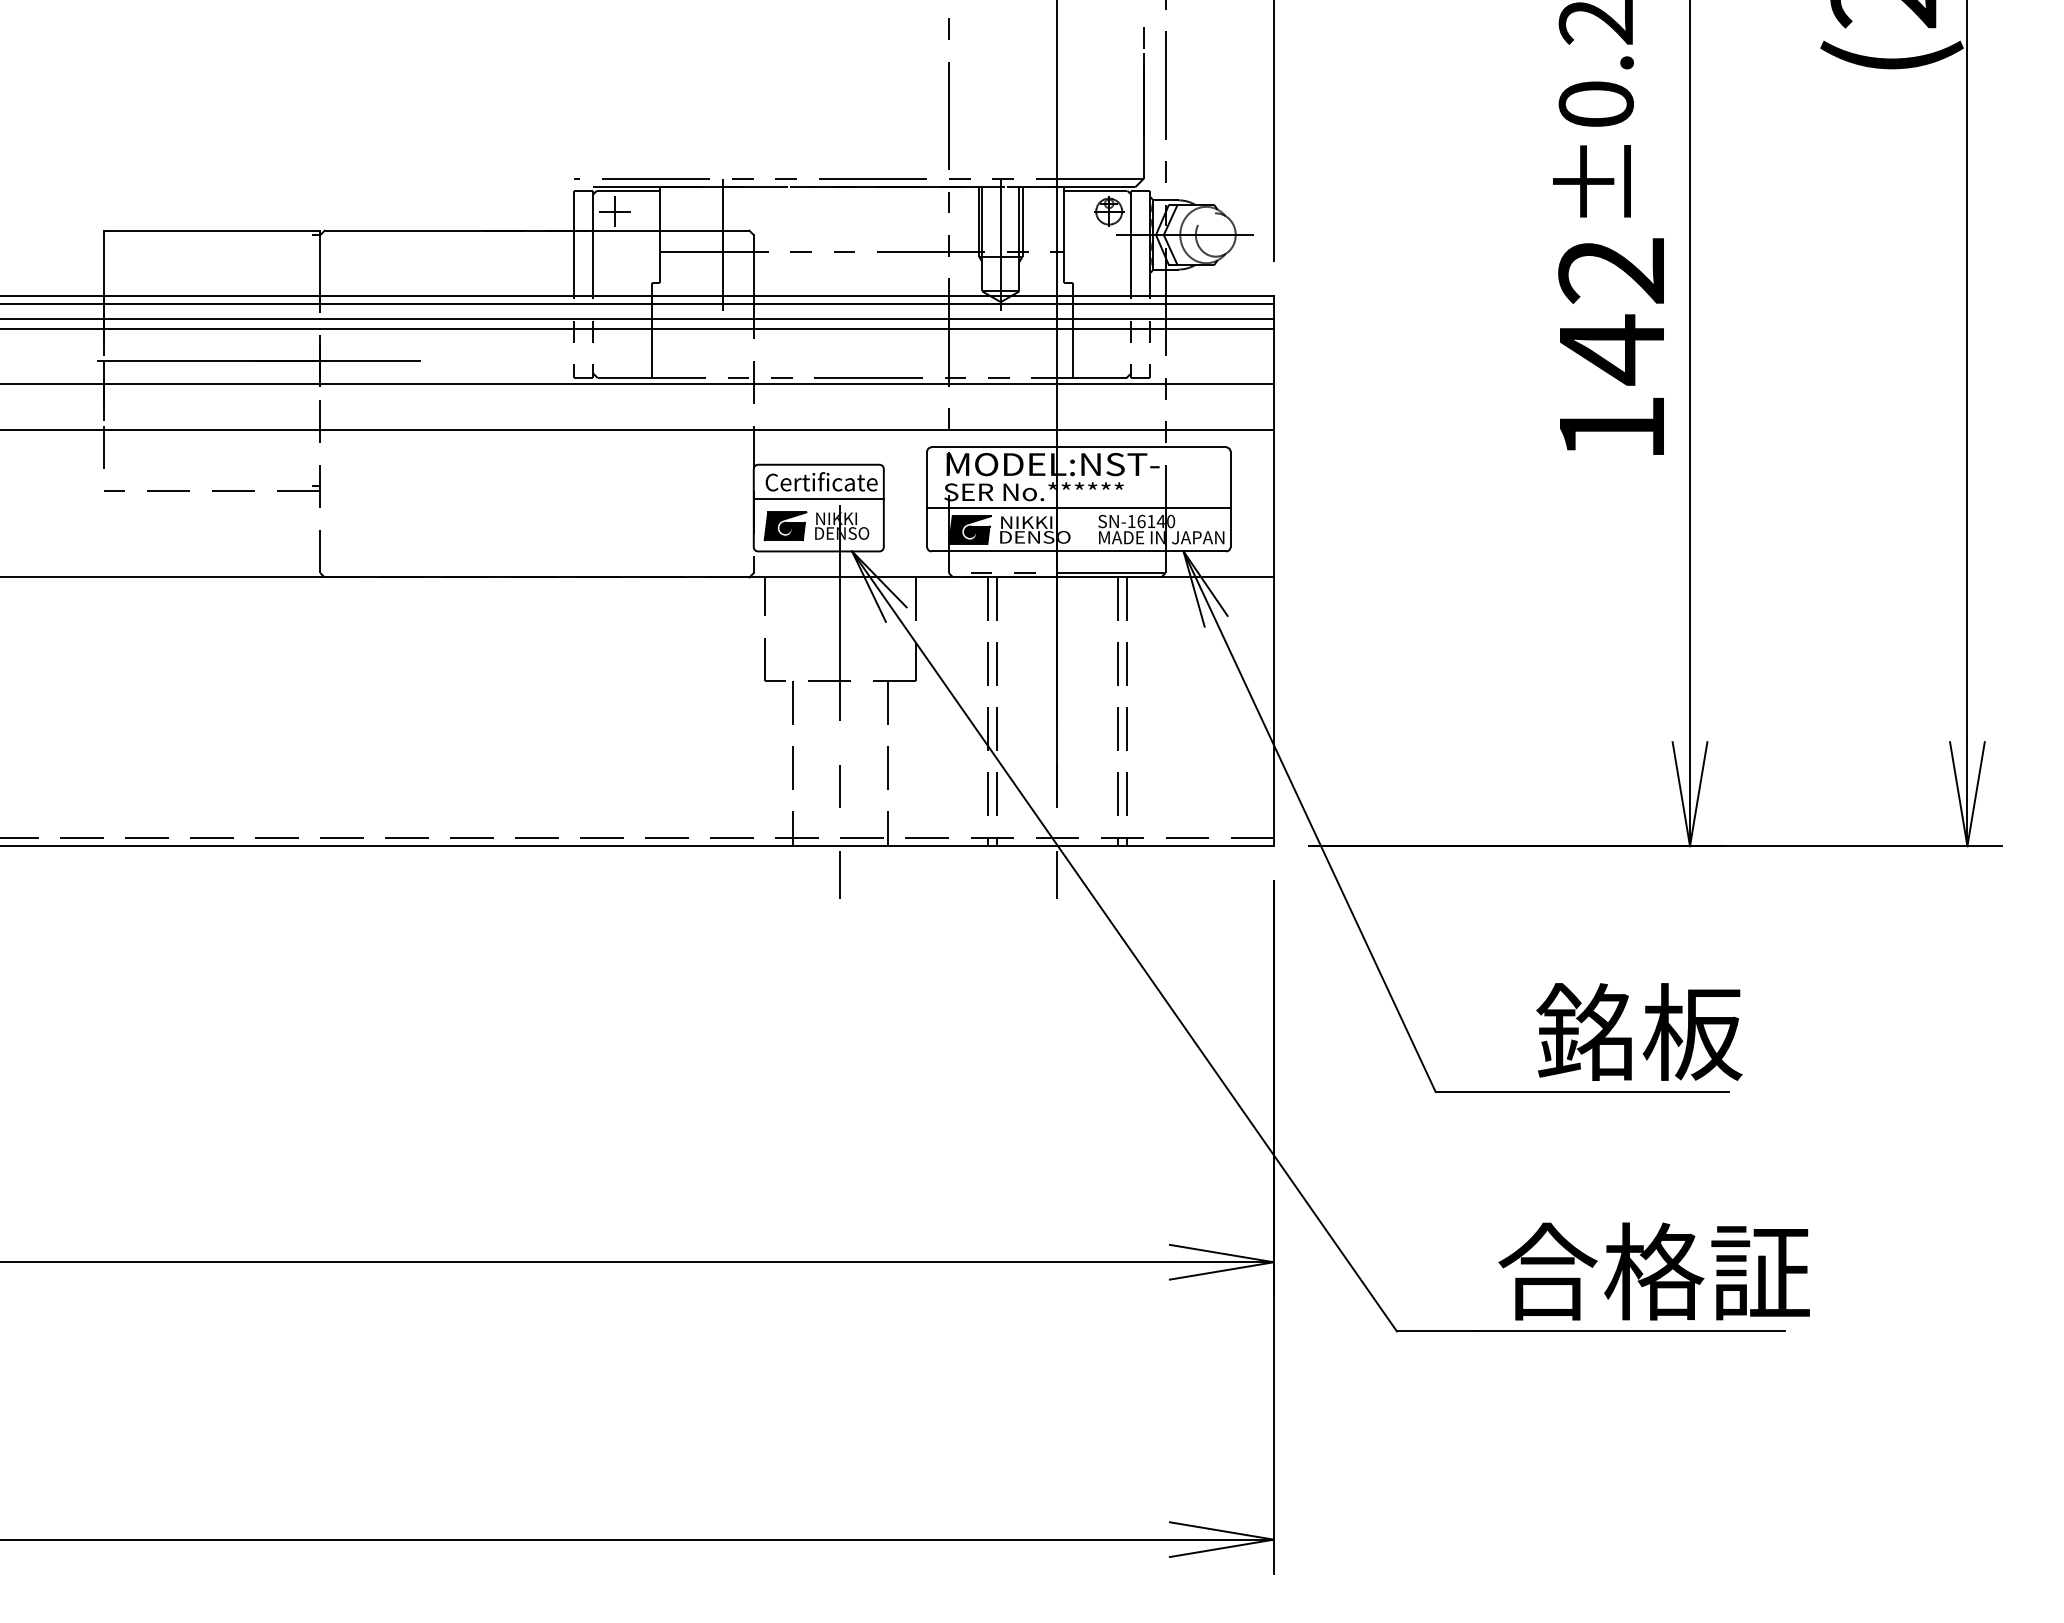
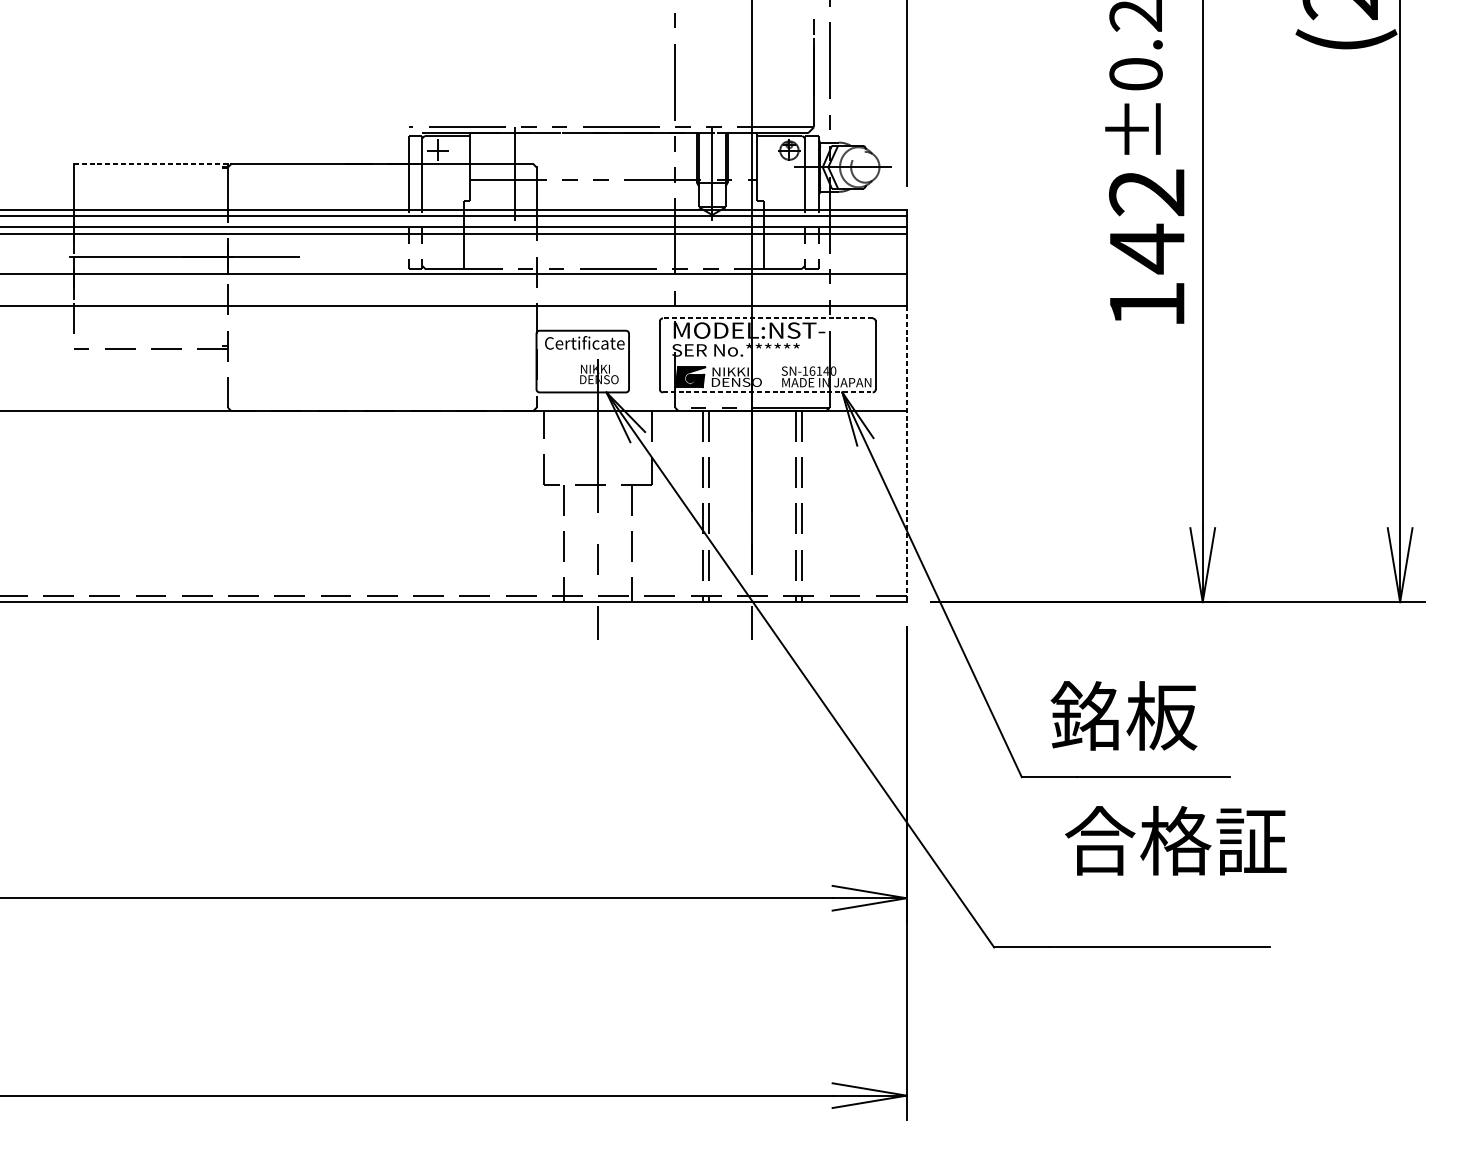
line: (212, 230) -> (151, 164), solid -> dashed
line: (1078, 447) -> (767, 318), solid -> dashed
line: (818, 499) -> (582, 355), removed
line: (1078, 508) -> (767, 361), removed
part: (785, 526) -> (559, 374), removed
line: (1079, 551) -> (768, 392), solid -> dashed
line: (1273, 638) -> (906, 454), solid -> dashed
text: (1639, 1031) -> (1124, 715), moved
text: (1653, 1271) -> (1175, 840), moved

